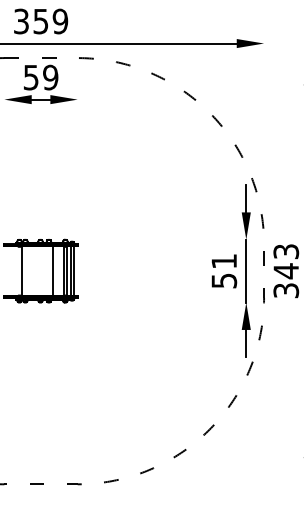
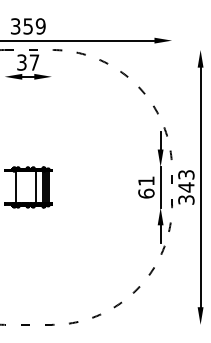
text: (41, 77) -> (28, 62), 59 -> 37
text: (224, 280) -> (146, 193), 51 -> 61

